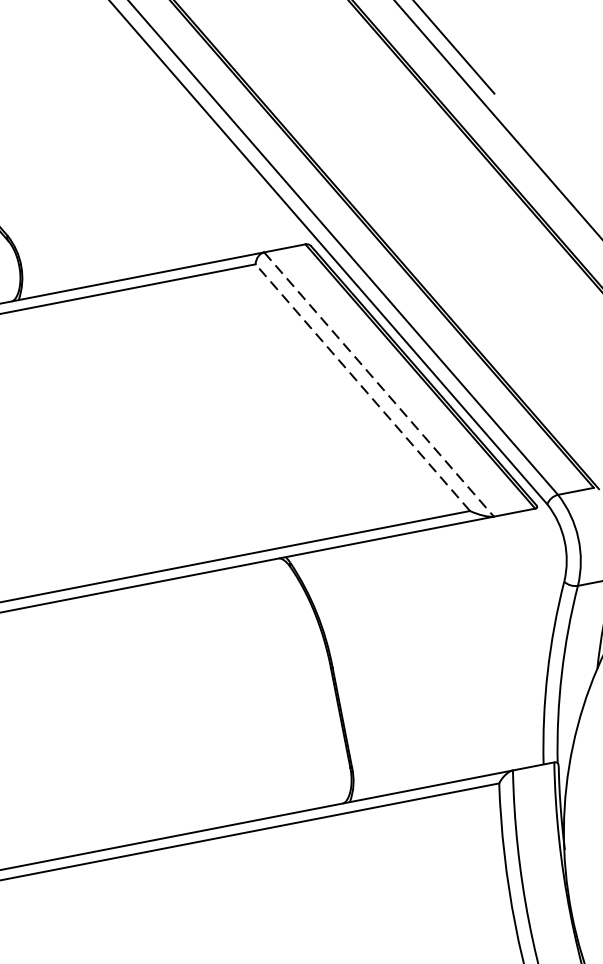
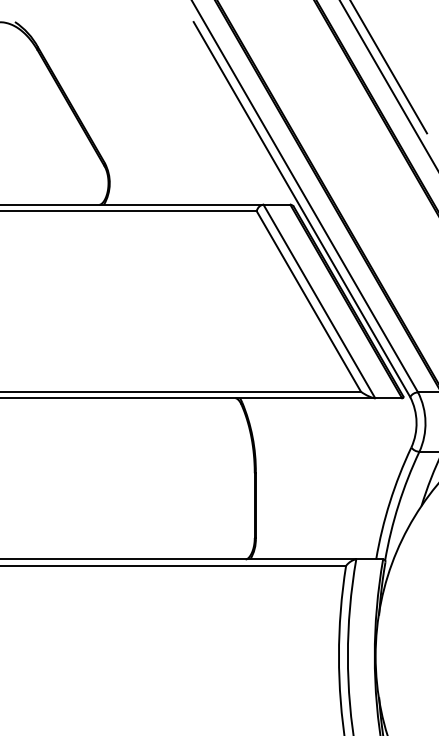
line: (379, 384) -> (319, 301), dashed -> solid
line: (362, 387) -> (308, 301), dashed -> solid

